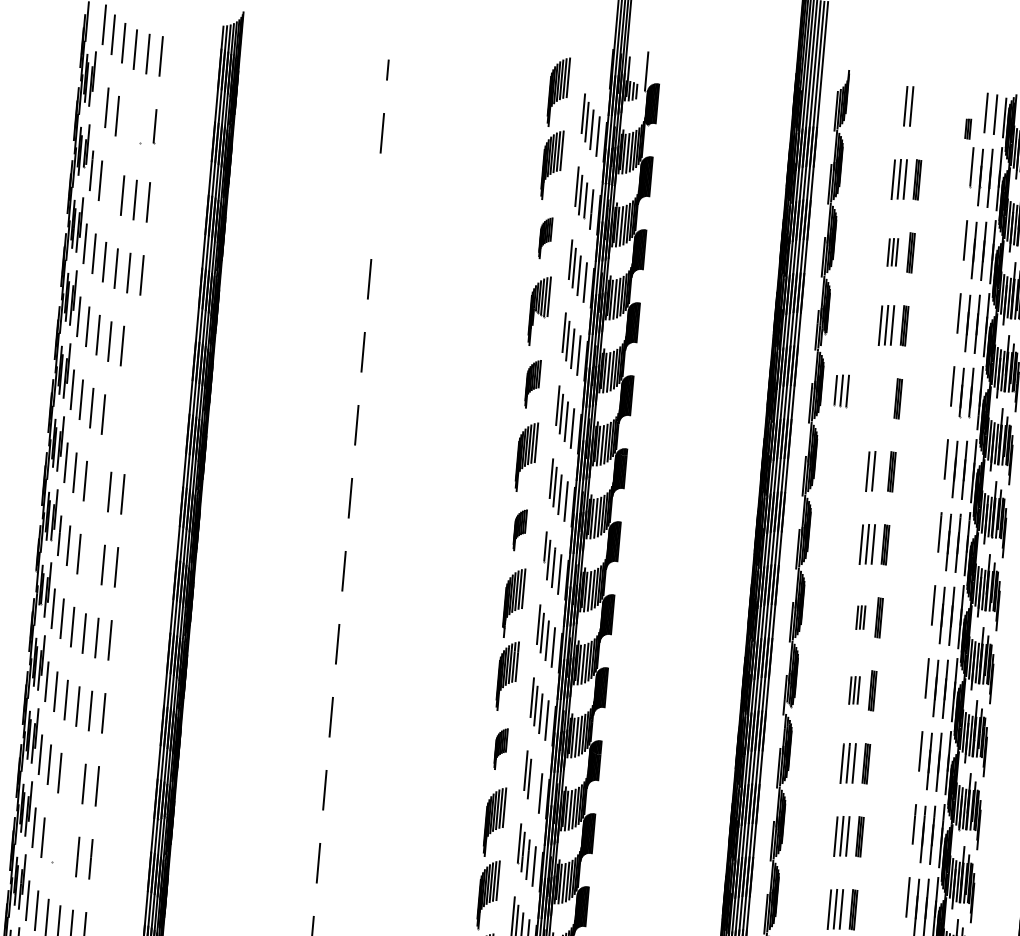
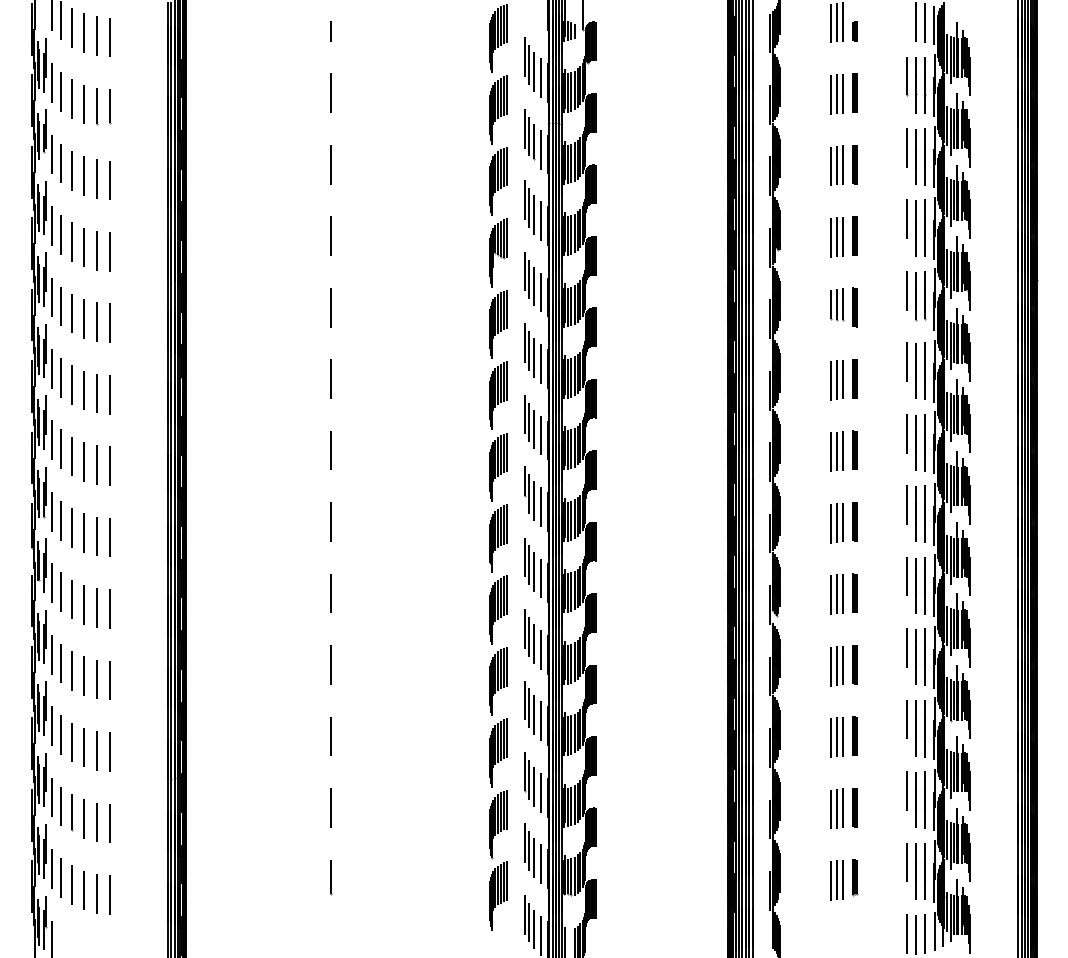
line: (97, 97) -> (51, 82), added
line: (899, 106) -> (831, 23), added
line: (128, 122) -> (83, 104), added
line: (141, 124) -> (96, 105), added
part: (967, 129) -> (854, 31), moved
line: (111, 189) -> (72, 170), added
line: (375, 205) -> (330, 164), added
part: (545, 238) -> (498, 181), size x1.67
part: (892, 252) -> (836, 165), size x1.43
line: (135, 348) -> (109, 323), added
part: (532, 384) -> (498, 324), size x1.43
part: (841, 390) -> (837, 304), moved
line: (115, 418) -> (96, 393), added
line: (129, 421) -> (109, 394), added
line: (880, 471) -> (843, 379), added
line: (96, 487) -> (83, 461), added
part: (519, 530) -> (498, 467), size x1.67
line: (90, 559) -> (83, 532), added
part: (860, 617) -> (836, 523), size x1.67
part: (853, 690) -> (836, 594), size x1.43
part: (500, 749) -> (498, 681), size x1.67
line: (71, 779) -> (84, 747), added
line: (534, 787) -> (534, 715), added
line: (54, 843) -> (72, 811), added
line: (64, 851) -> (83, 818), added

